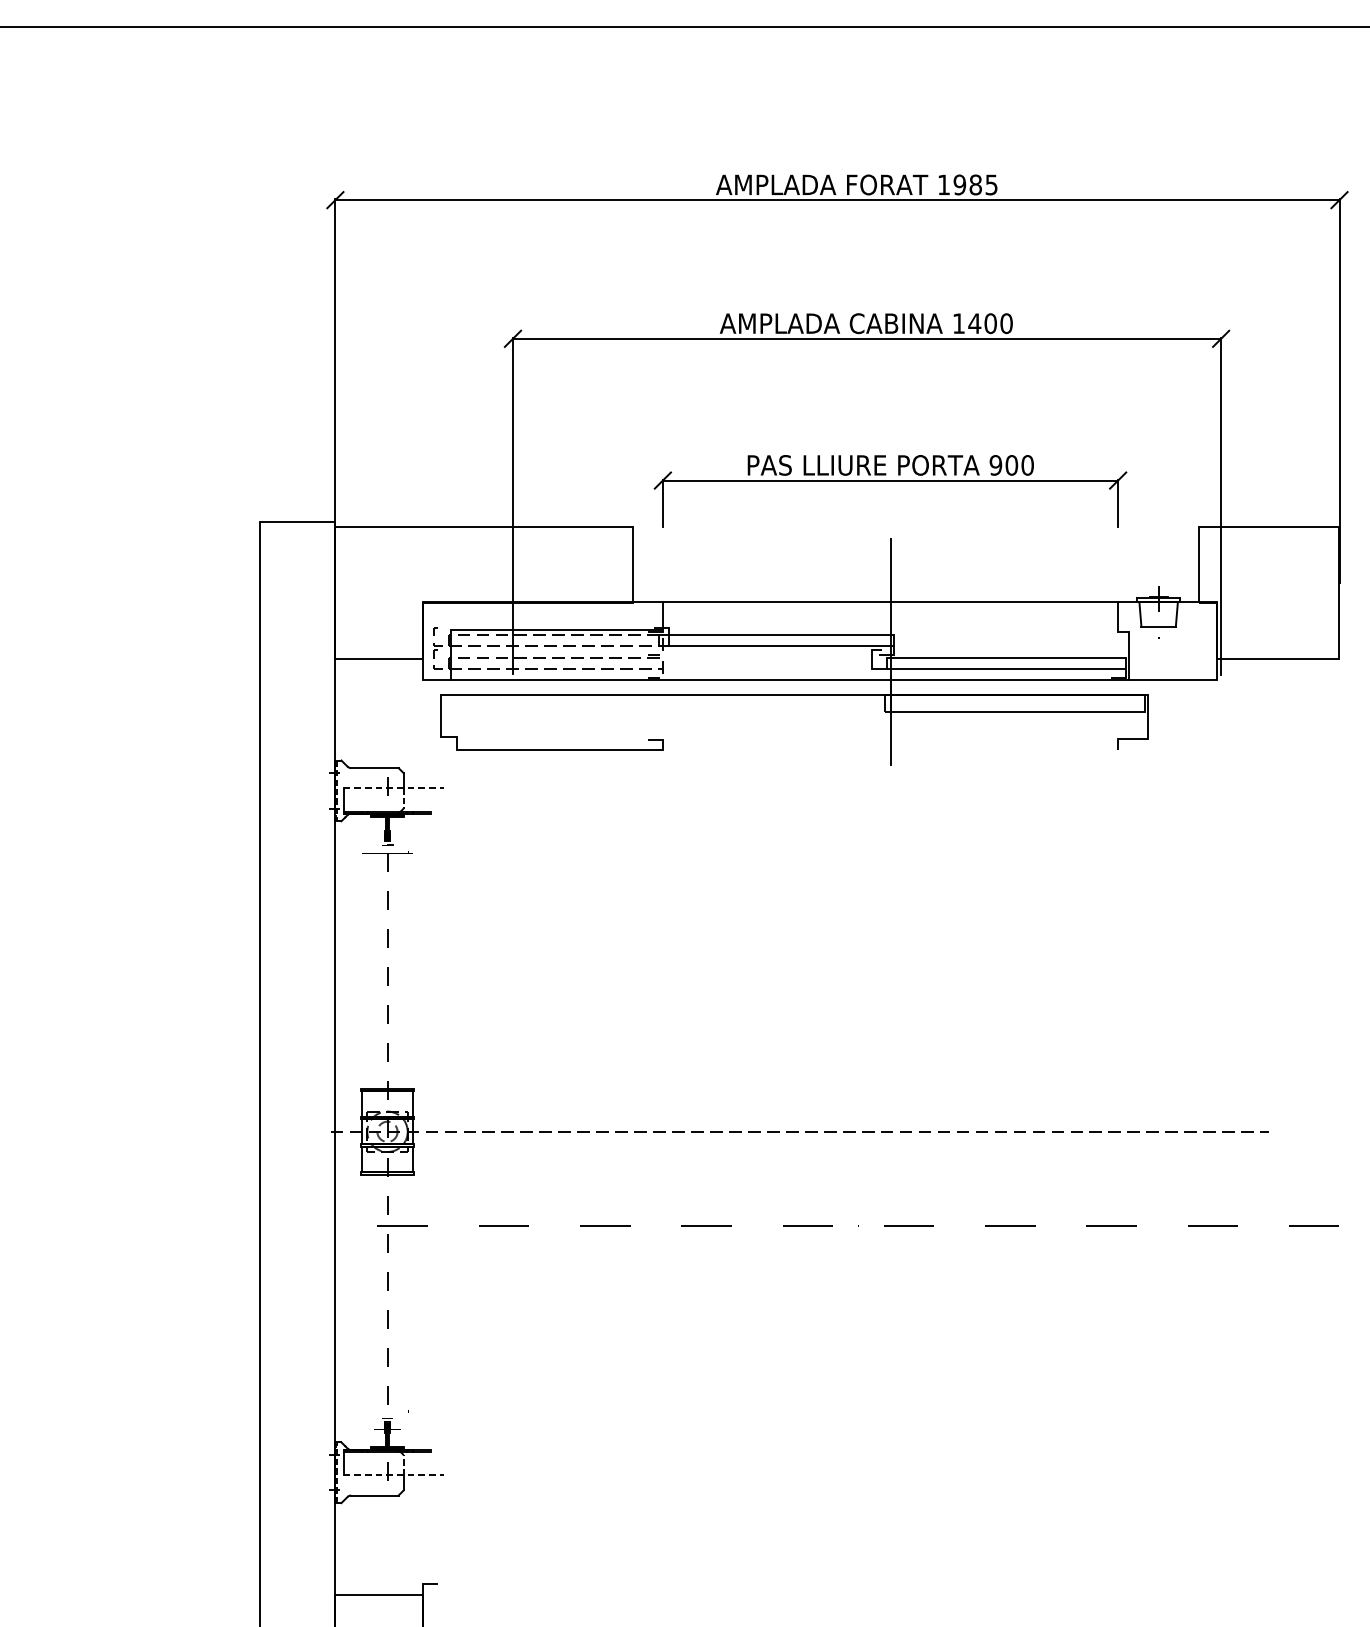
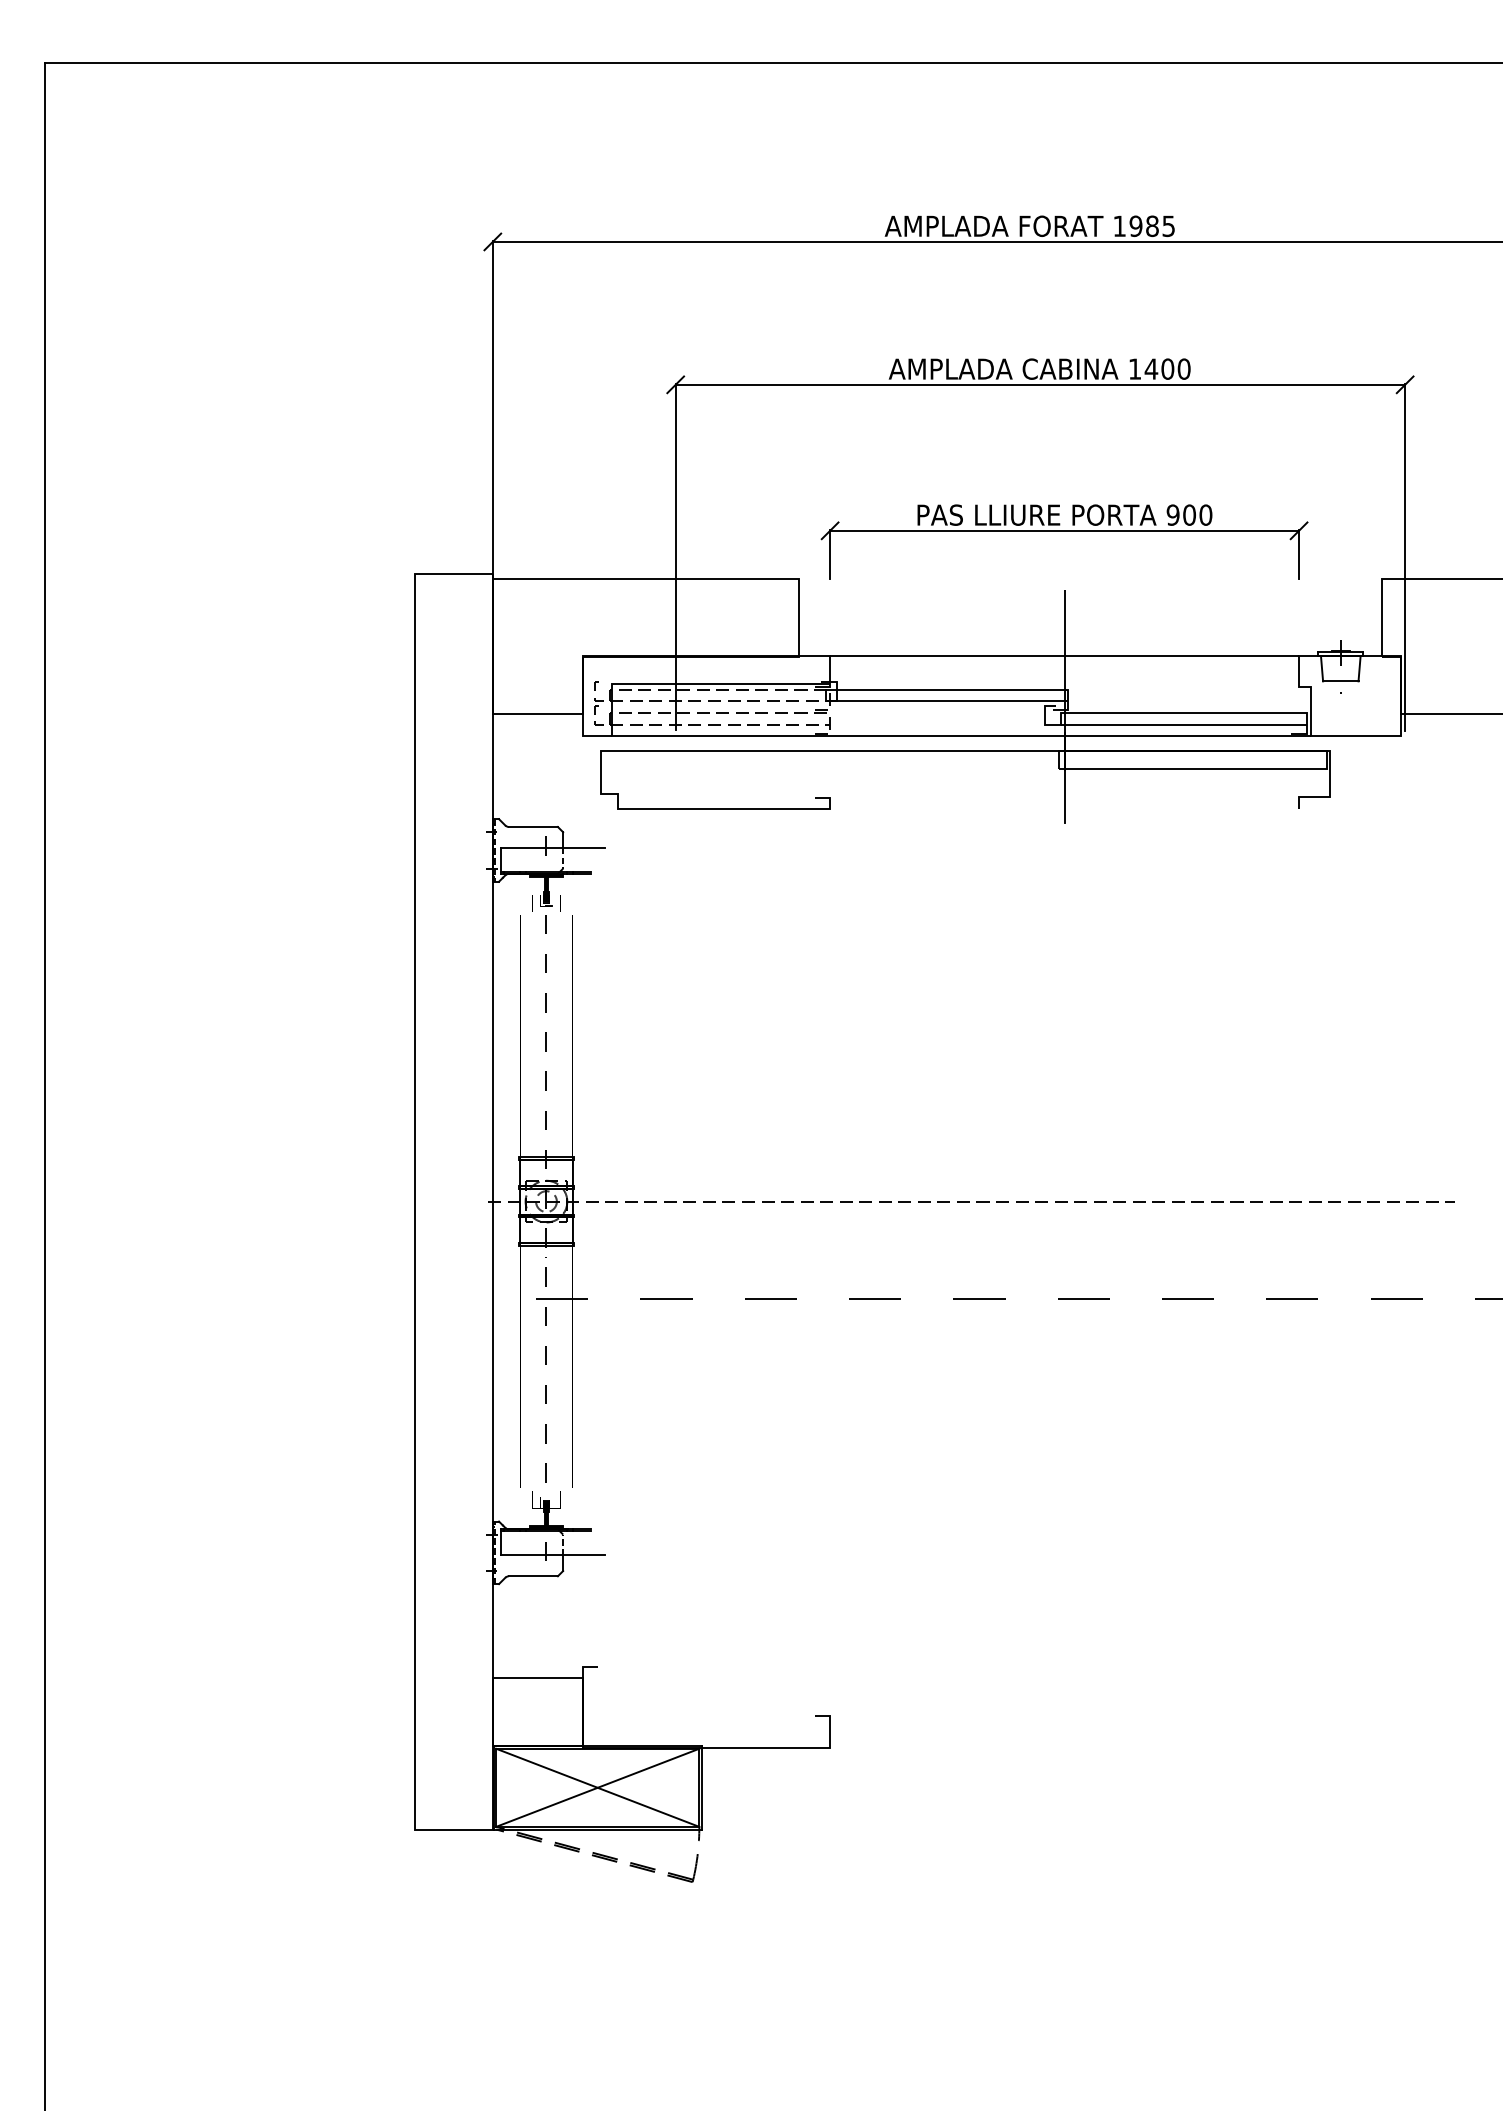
line: (393, 788) -> (552, 847), dashed -> solid
line: (393, 1475) -> (552, 1555), dashed -> solid

